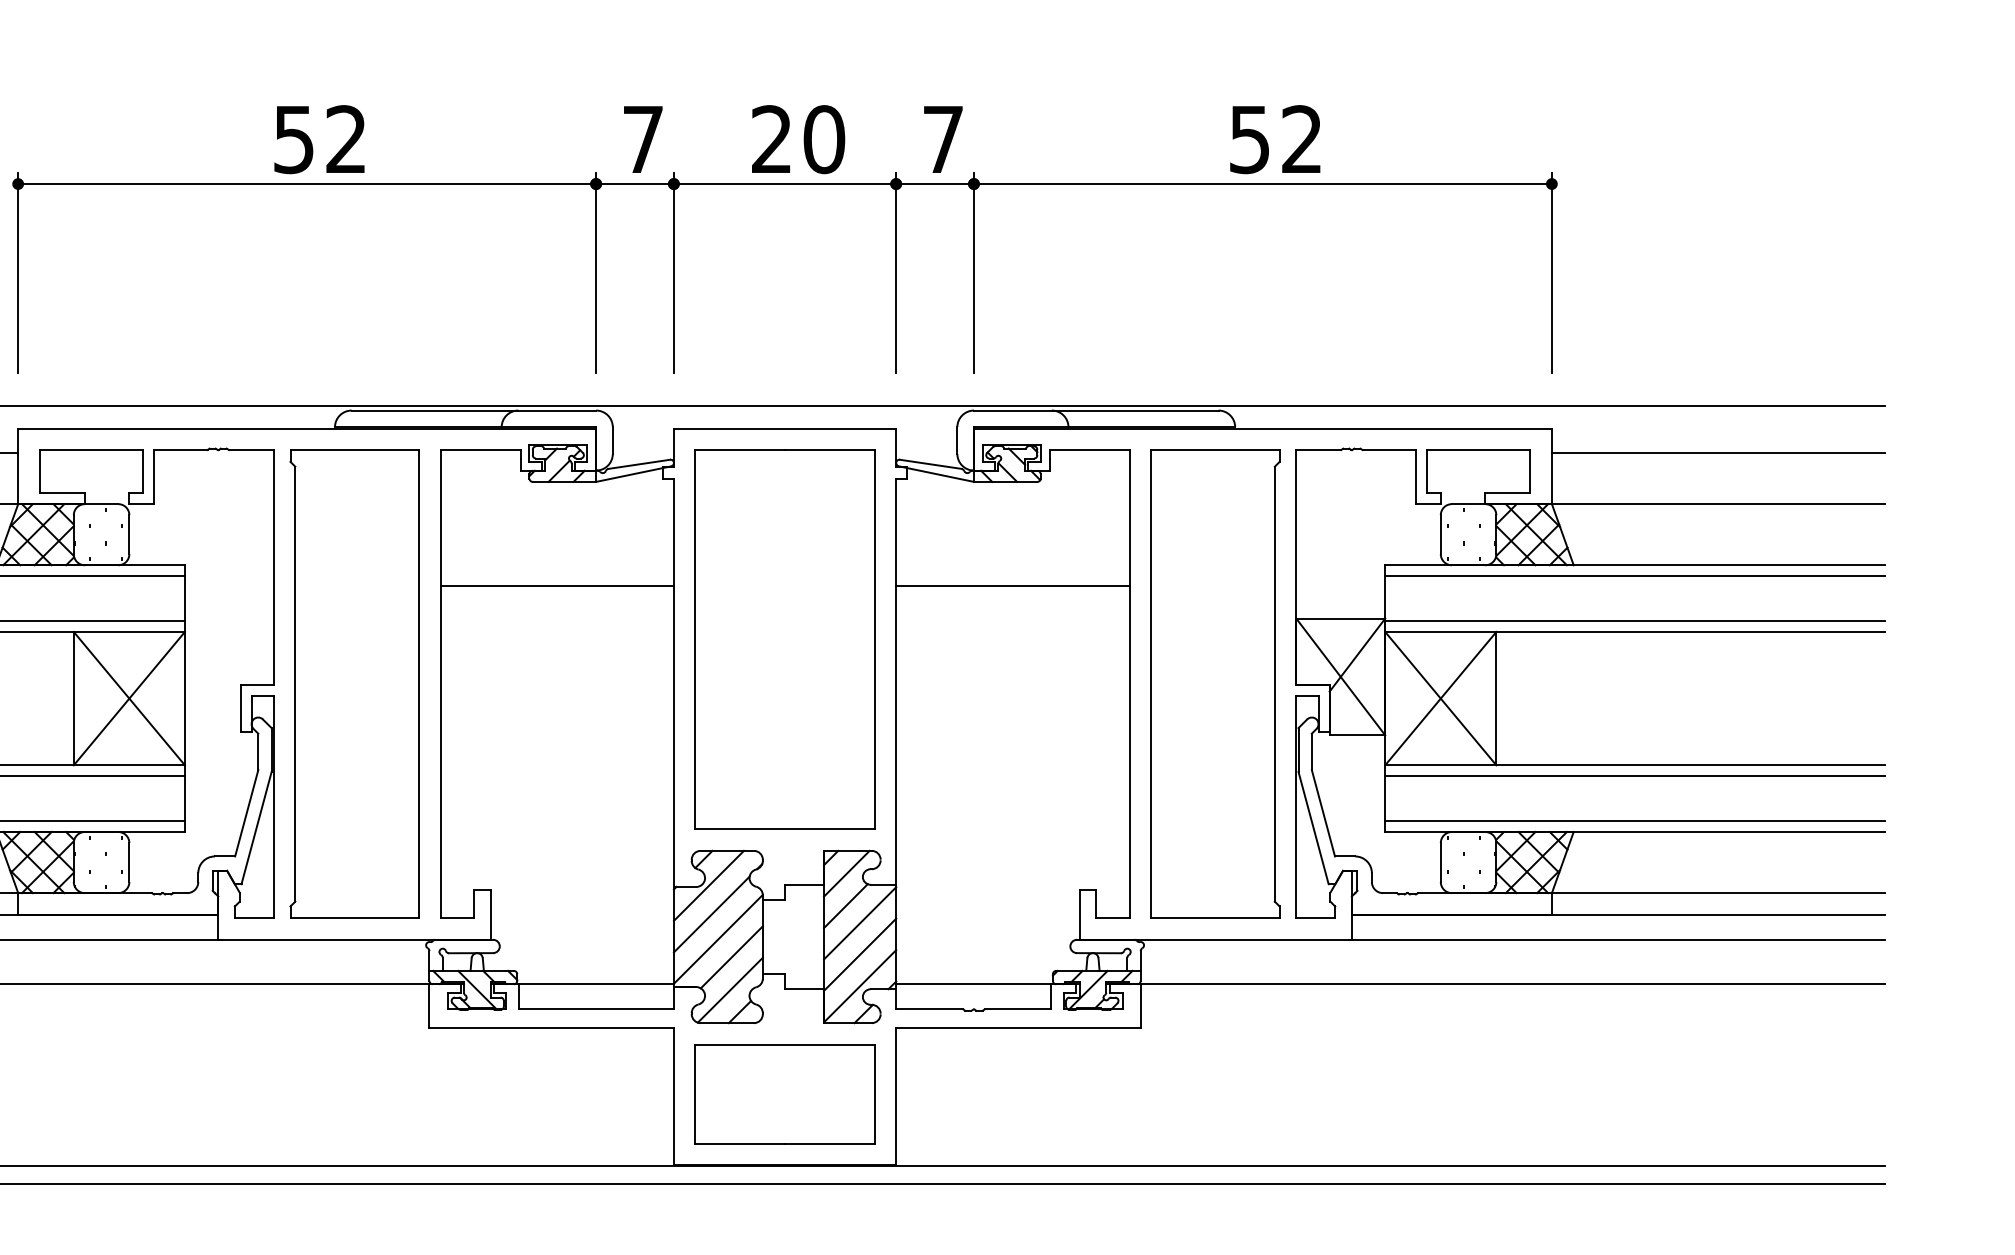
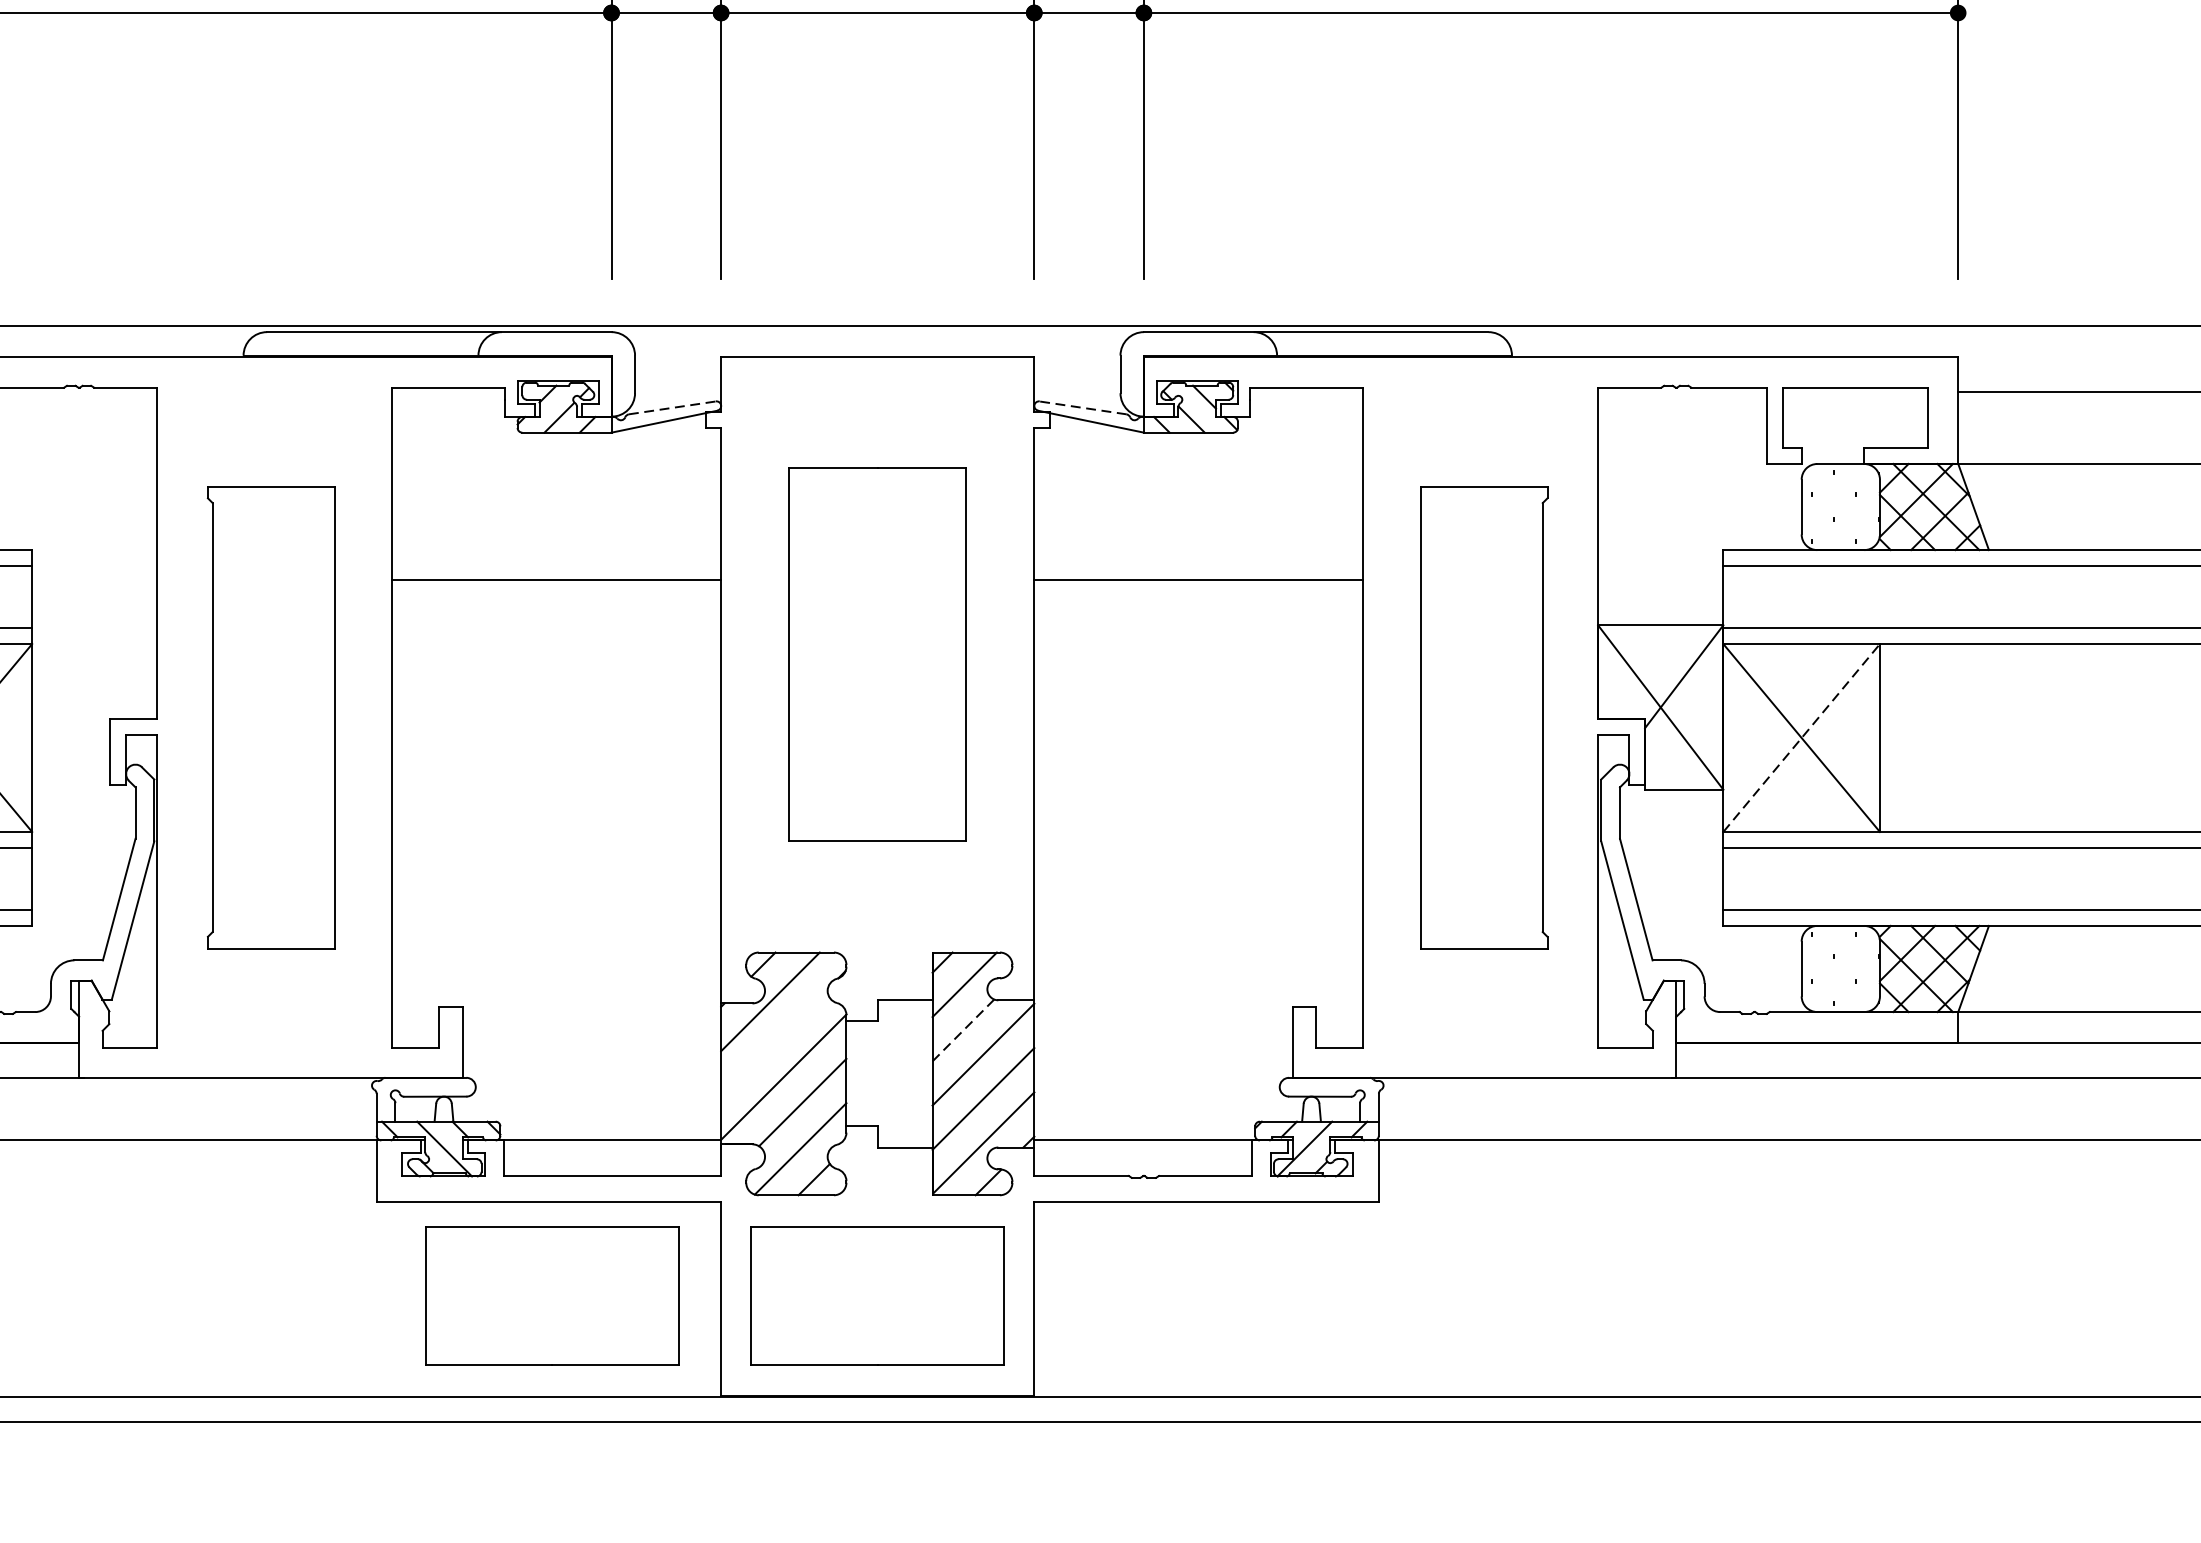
line: (639, 464) -> (672, 408), solid -> dashed
line: (930, 464) -> (1082, 408), solid -> dashed
part: (784, 639) -> (876, 654), size x0.7
part: (354, 683) -> (271, 716), size x0.7
part: (1215, 683) -> (1484, 716), size x0.7
line: (1440, 698) -> (1801, 737), solid -> dashed
line: (846, 905) -> (964, 1029), solid -> dashed
line: (711, 914) -> (774, 1042), removed
part: (553, 1094) -> (551, 1295), added

